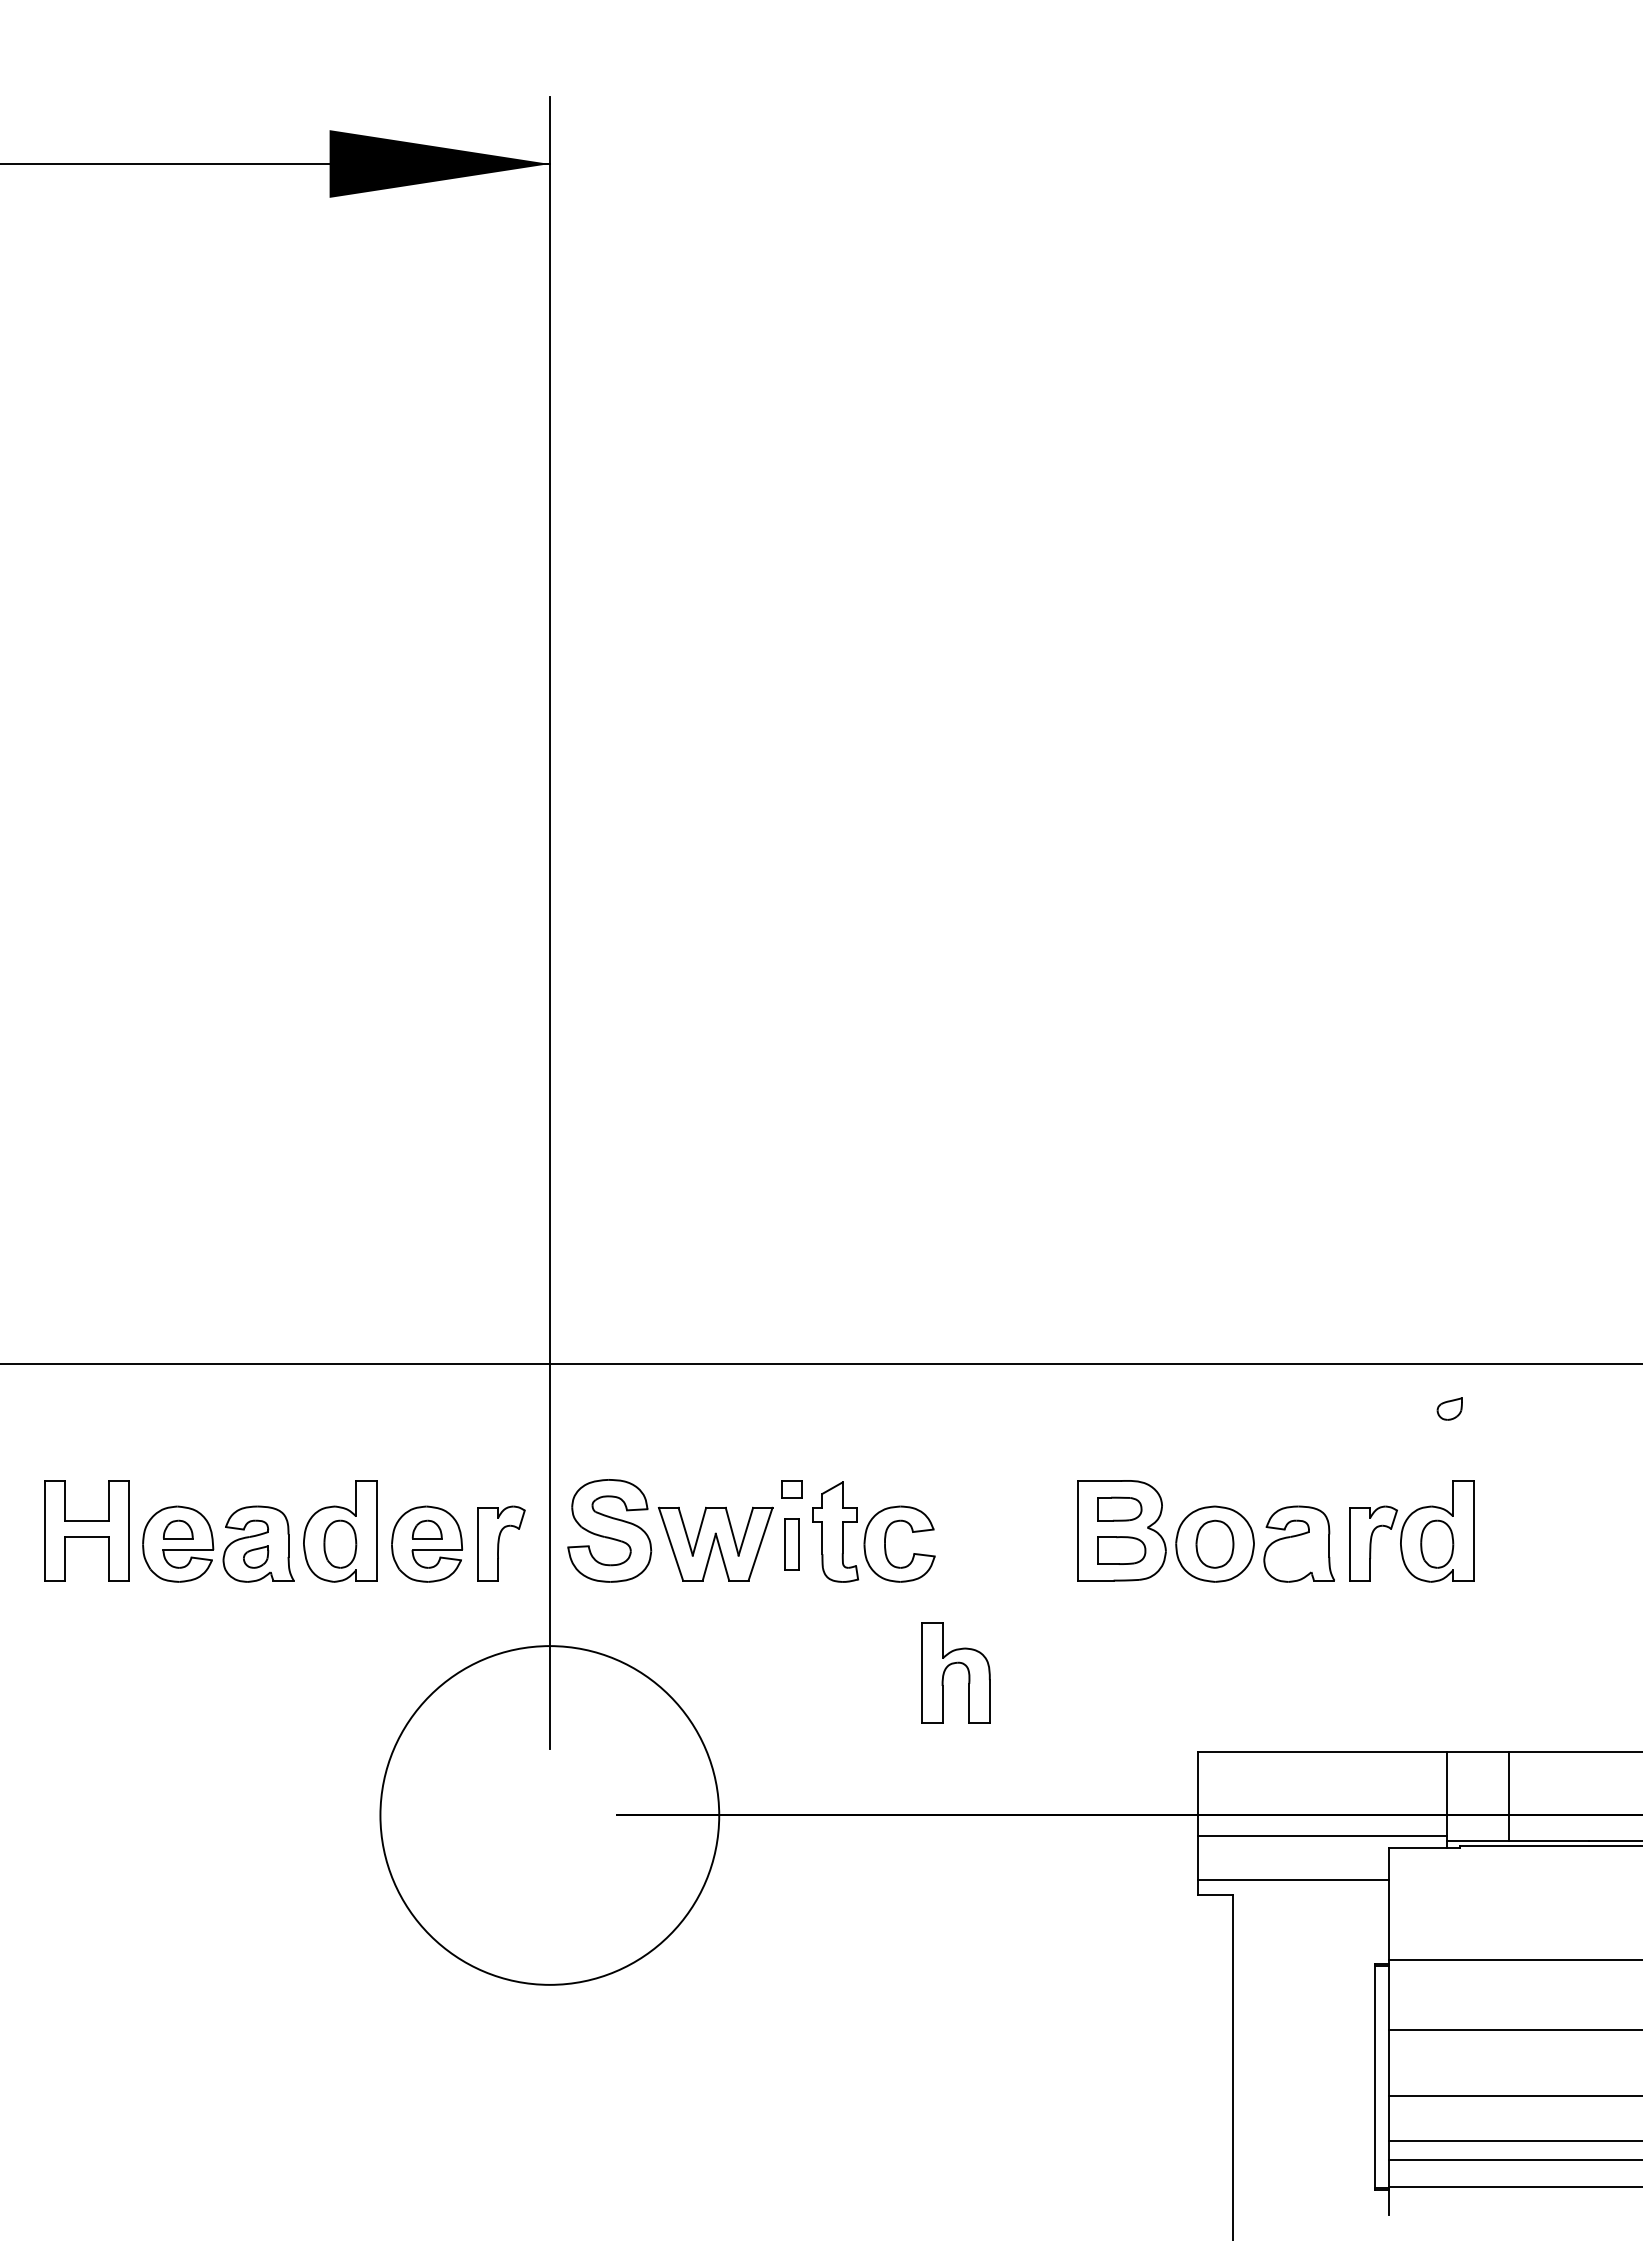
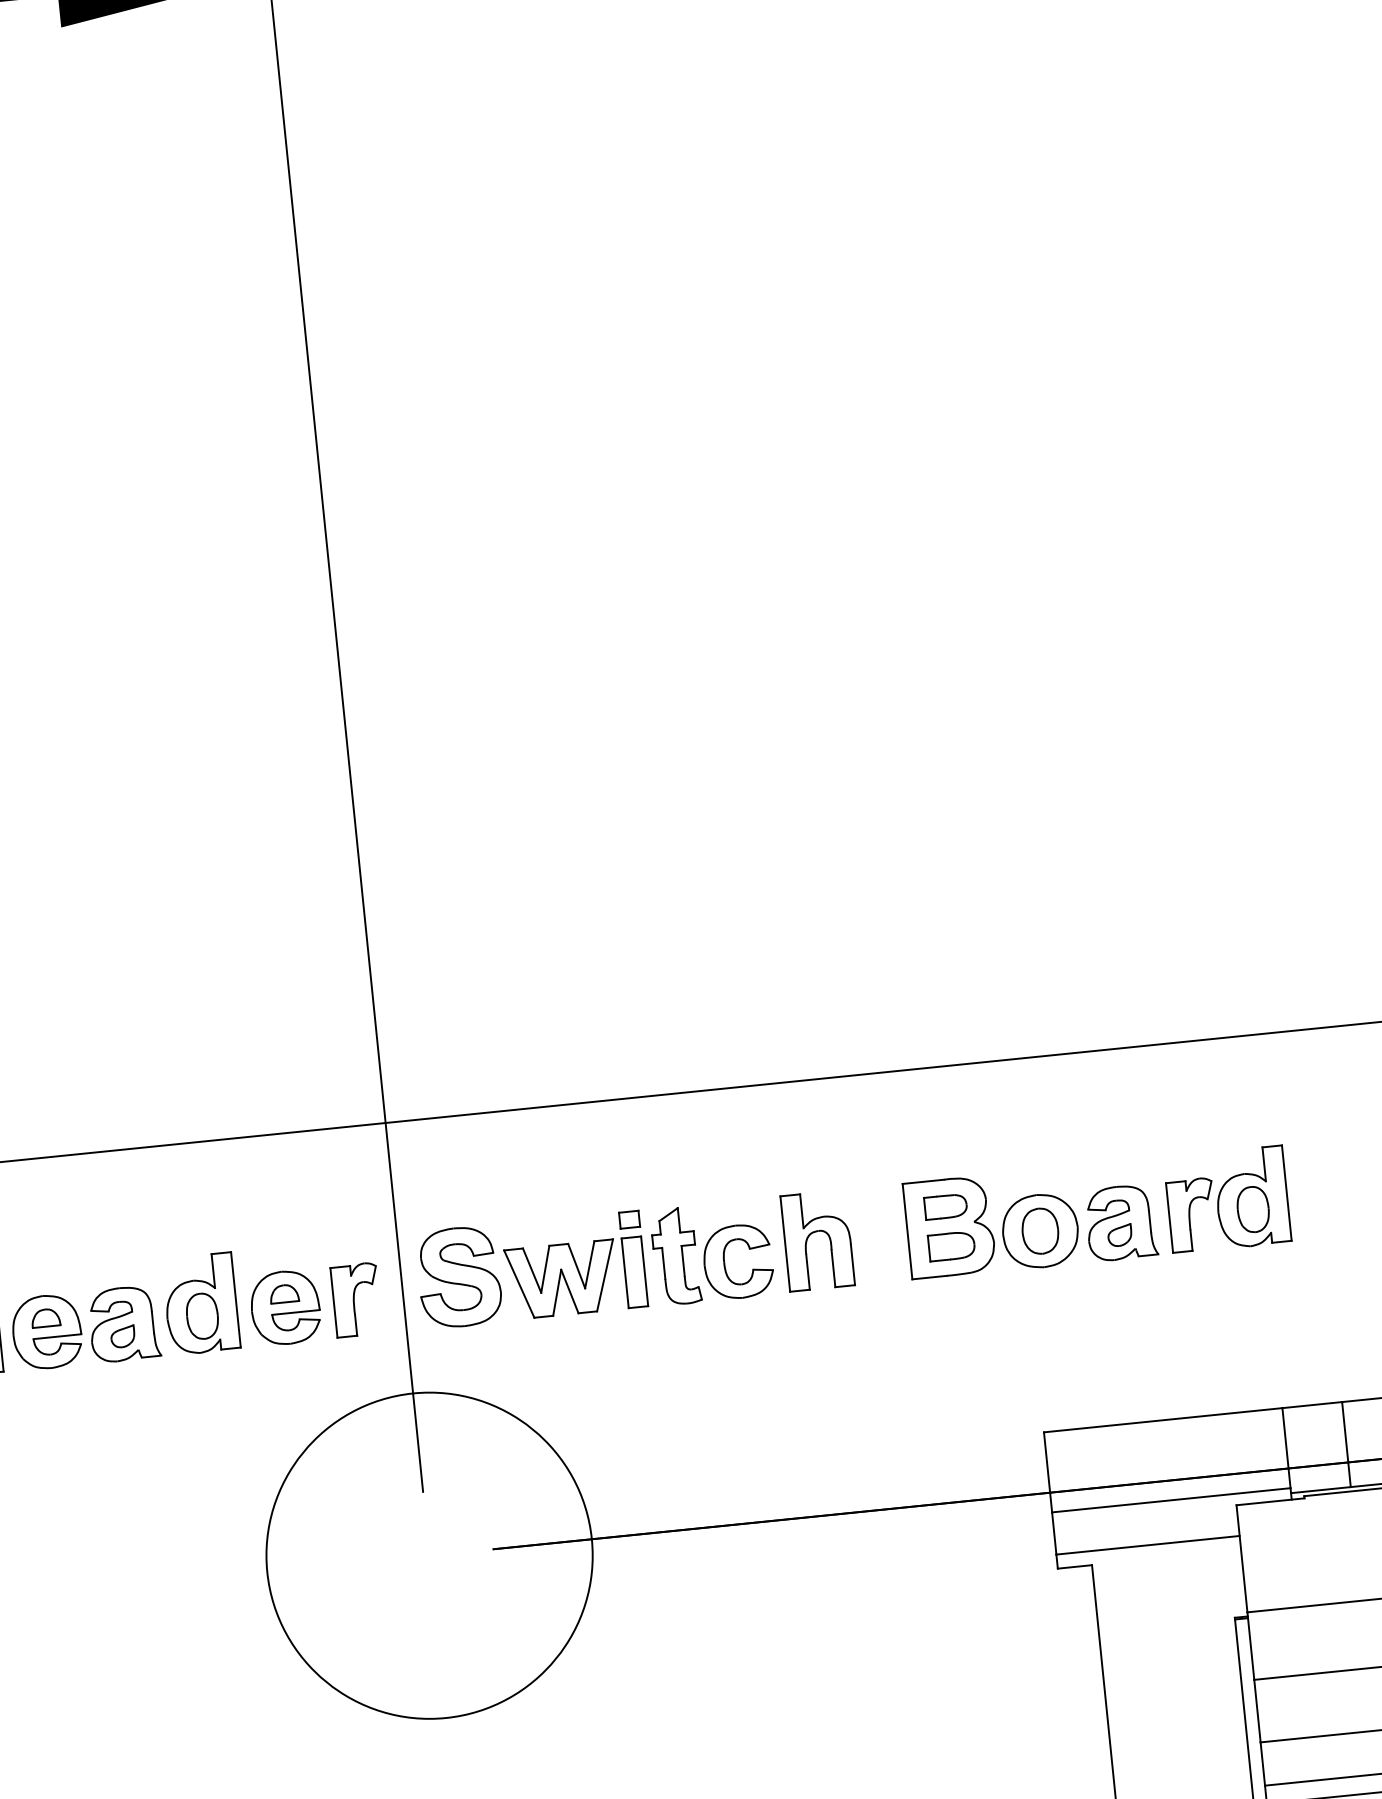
part: (1449, 1408) -> (1119, 1234), moved
part: (791, 1544) -> (634, 1272), size x1.43
part: (954, 1664) -> (815, 1232), moved

